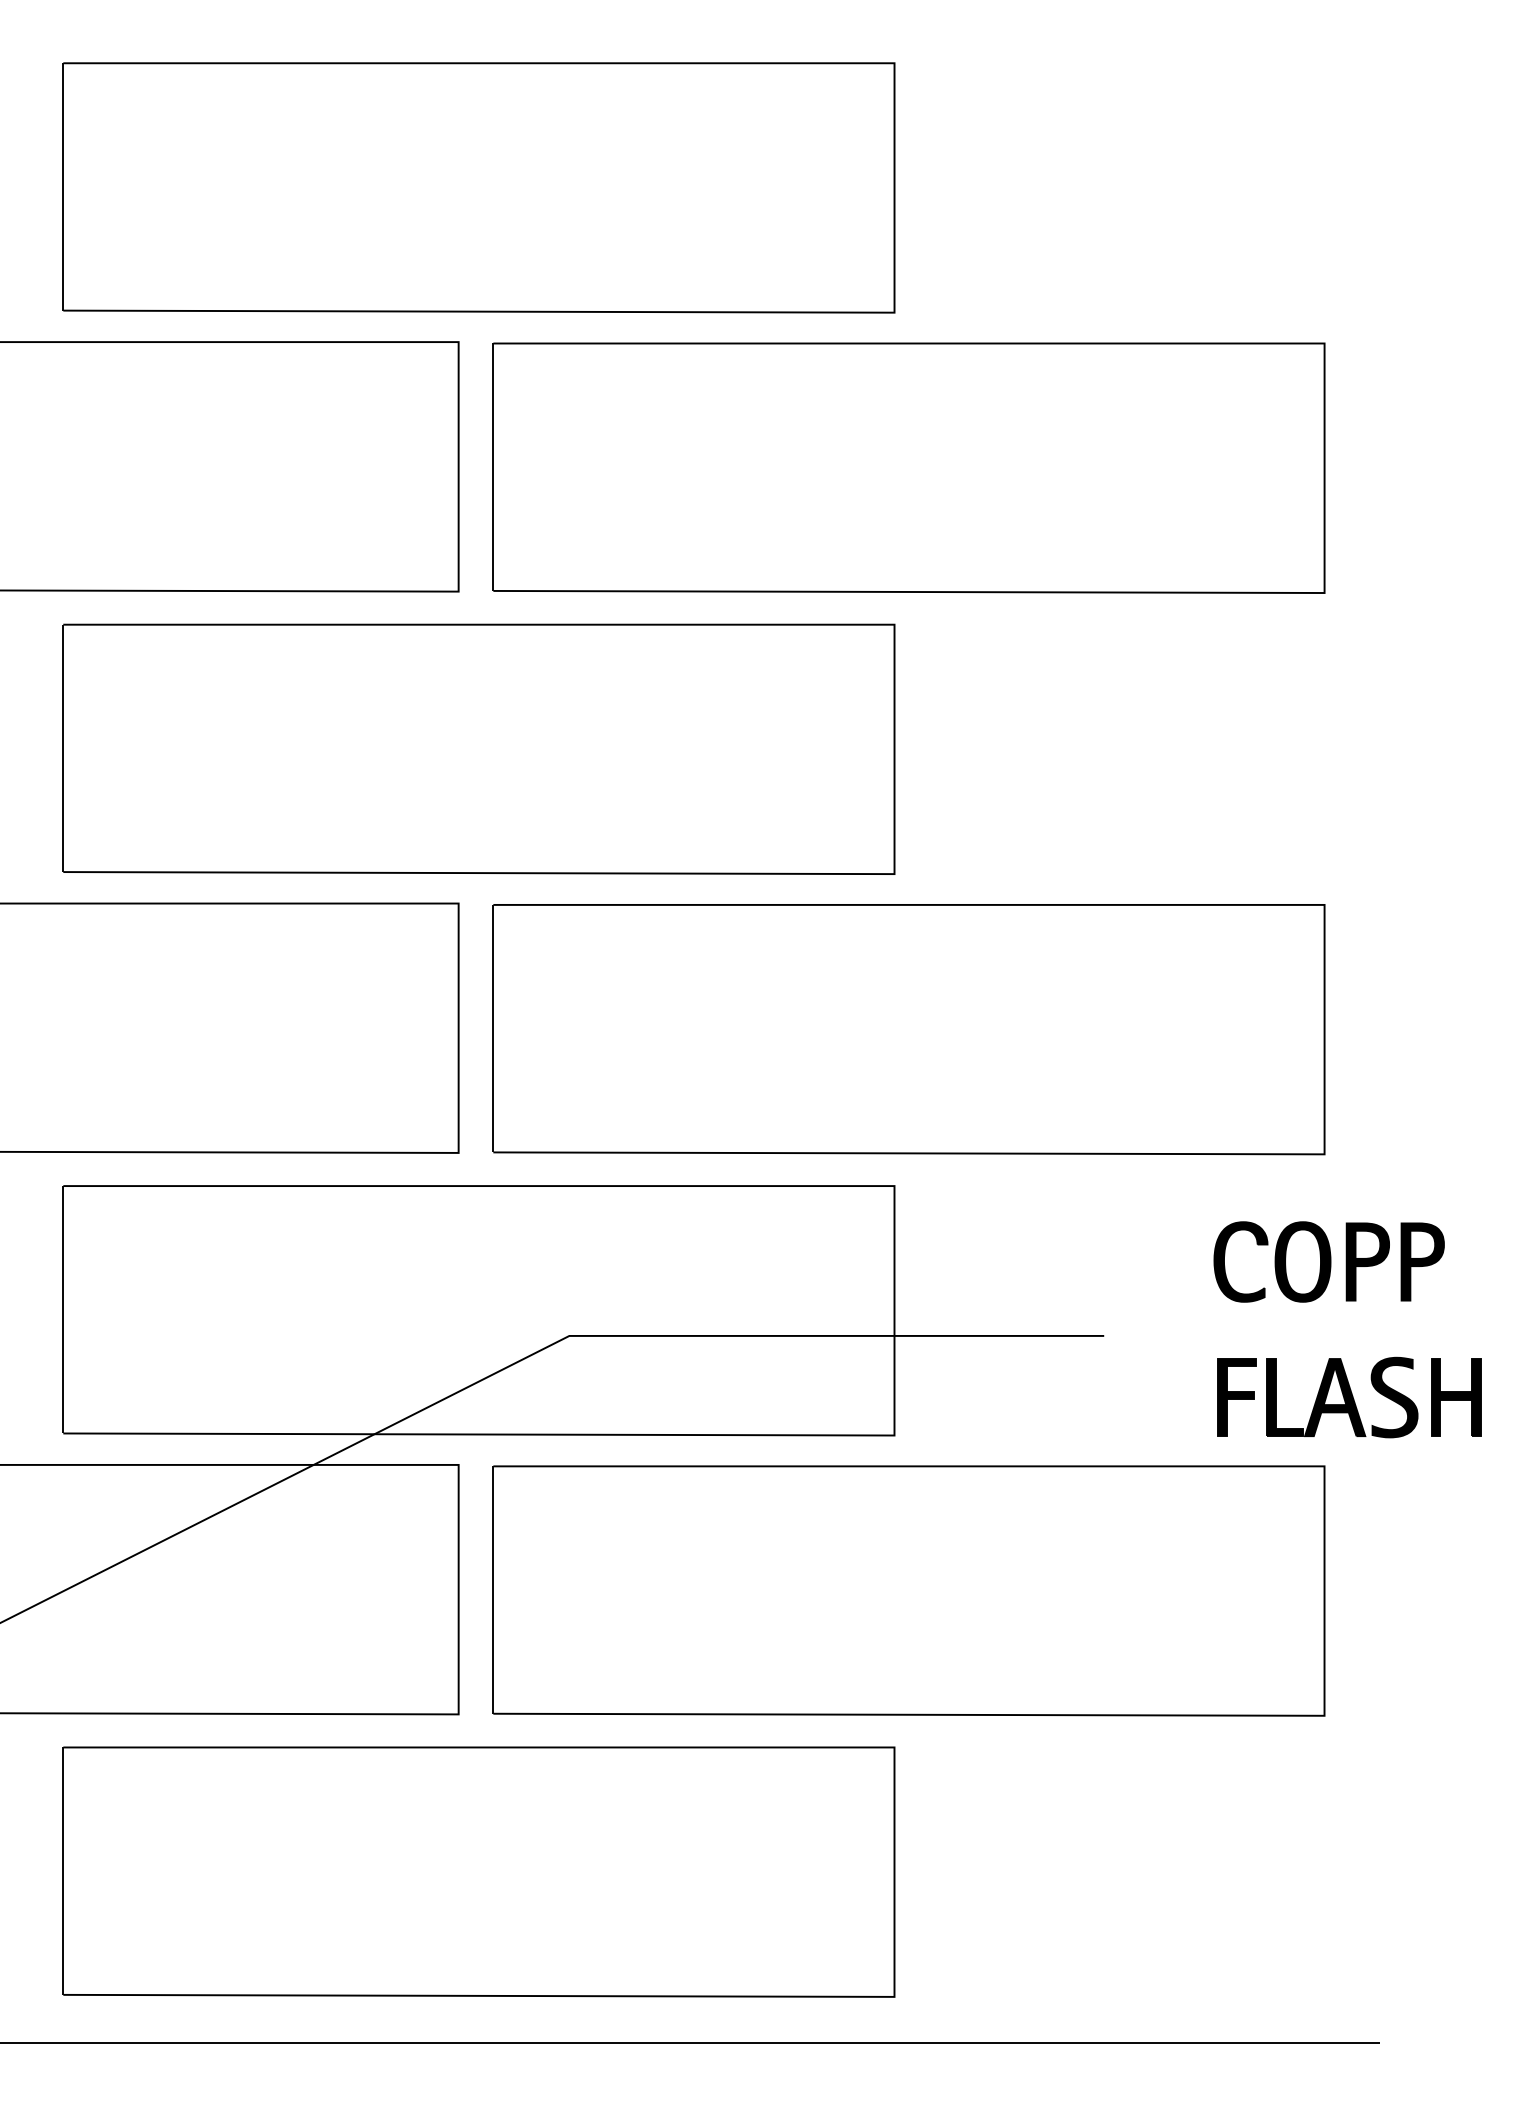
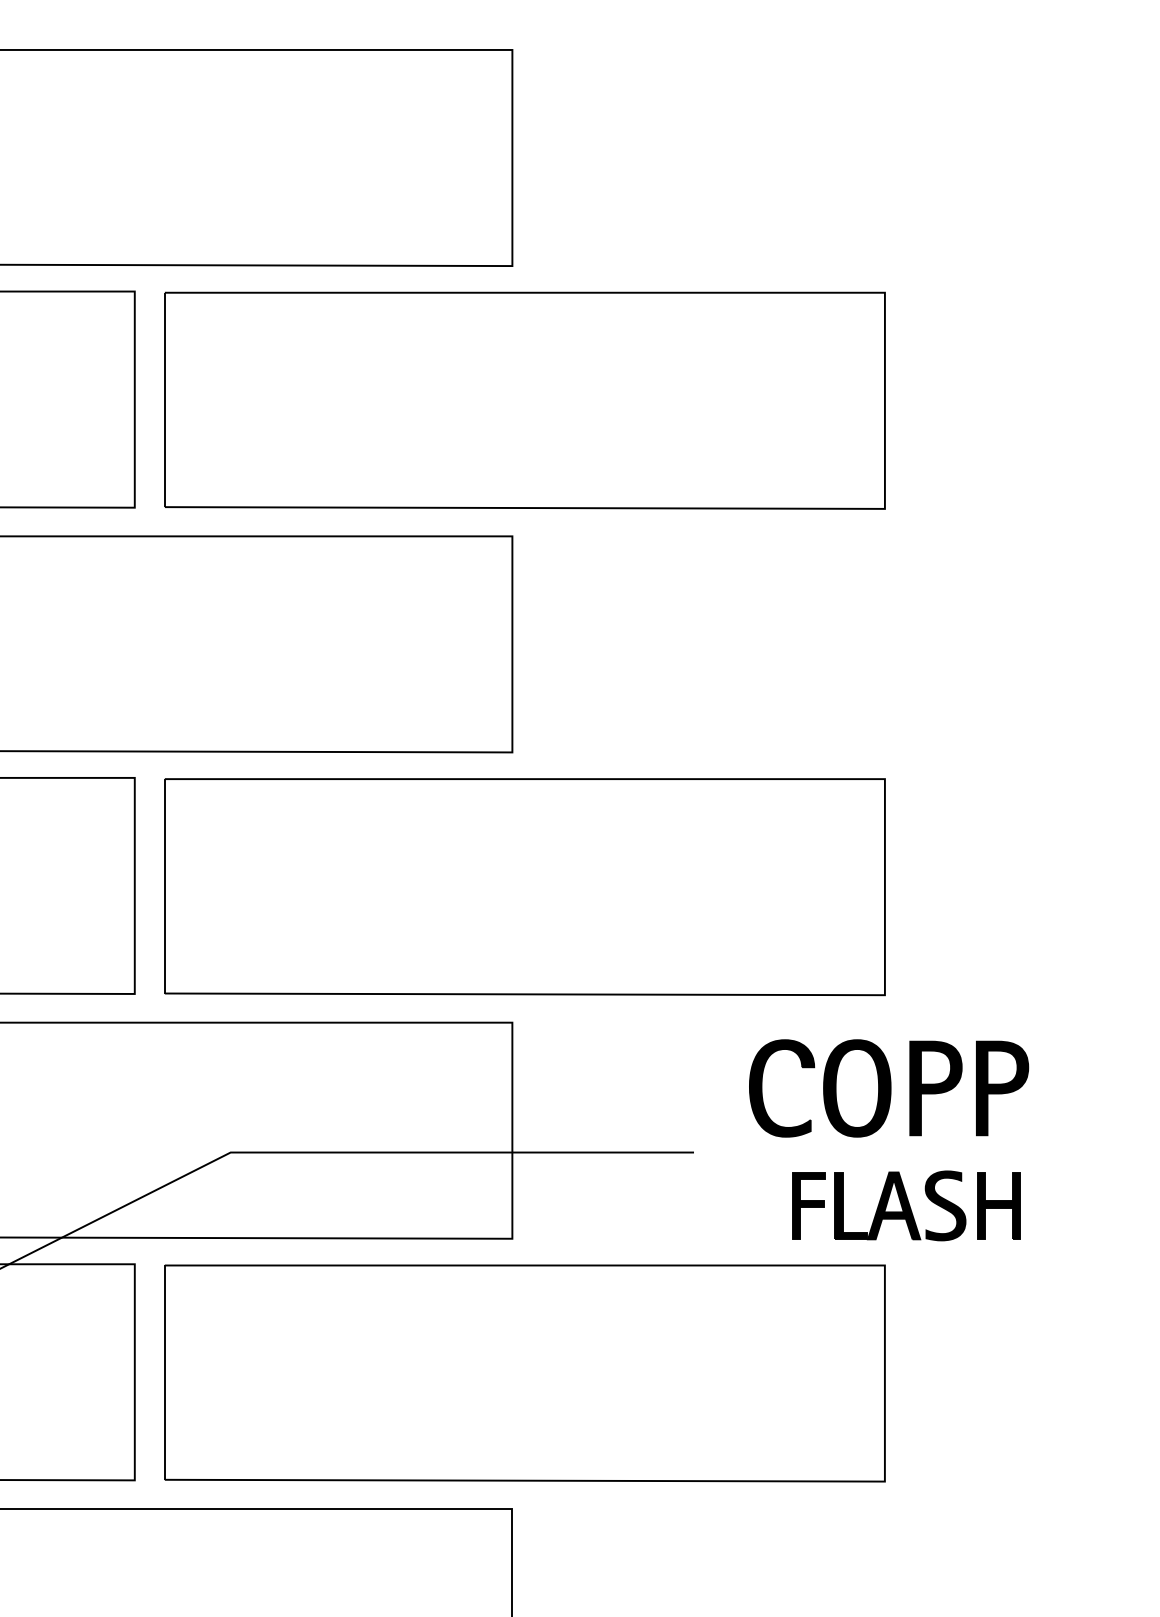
part: (1328, 1261) -> (888, 1088), size x1.4

